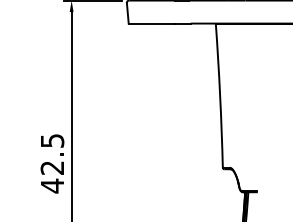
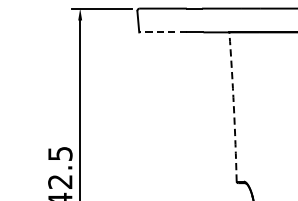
line: (151, 23) -> (162, 32), solid -> dashed
arc: (220, 95) -> (234, 106), solid -> dashed

